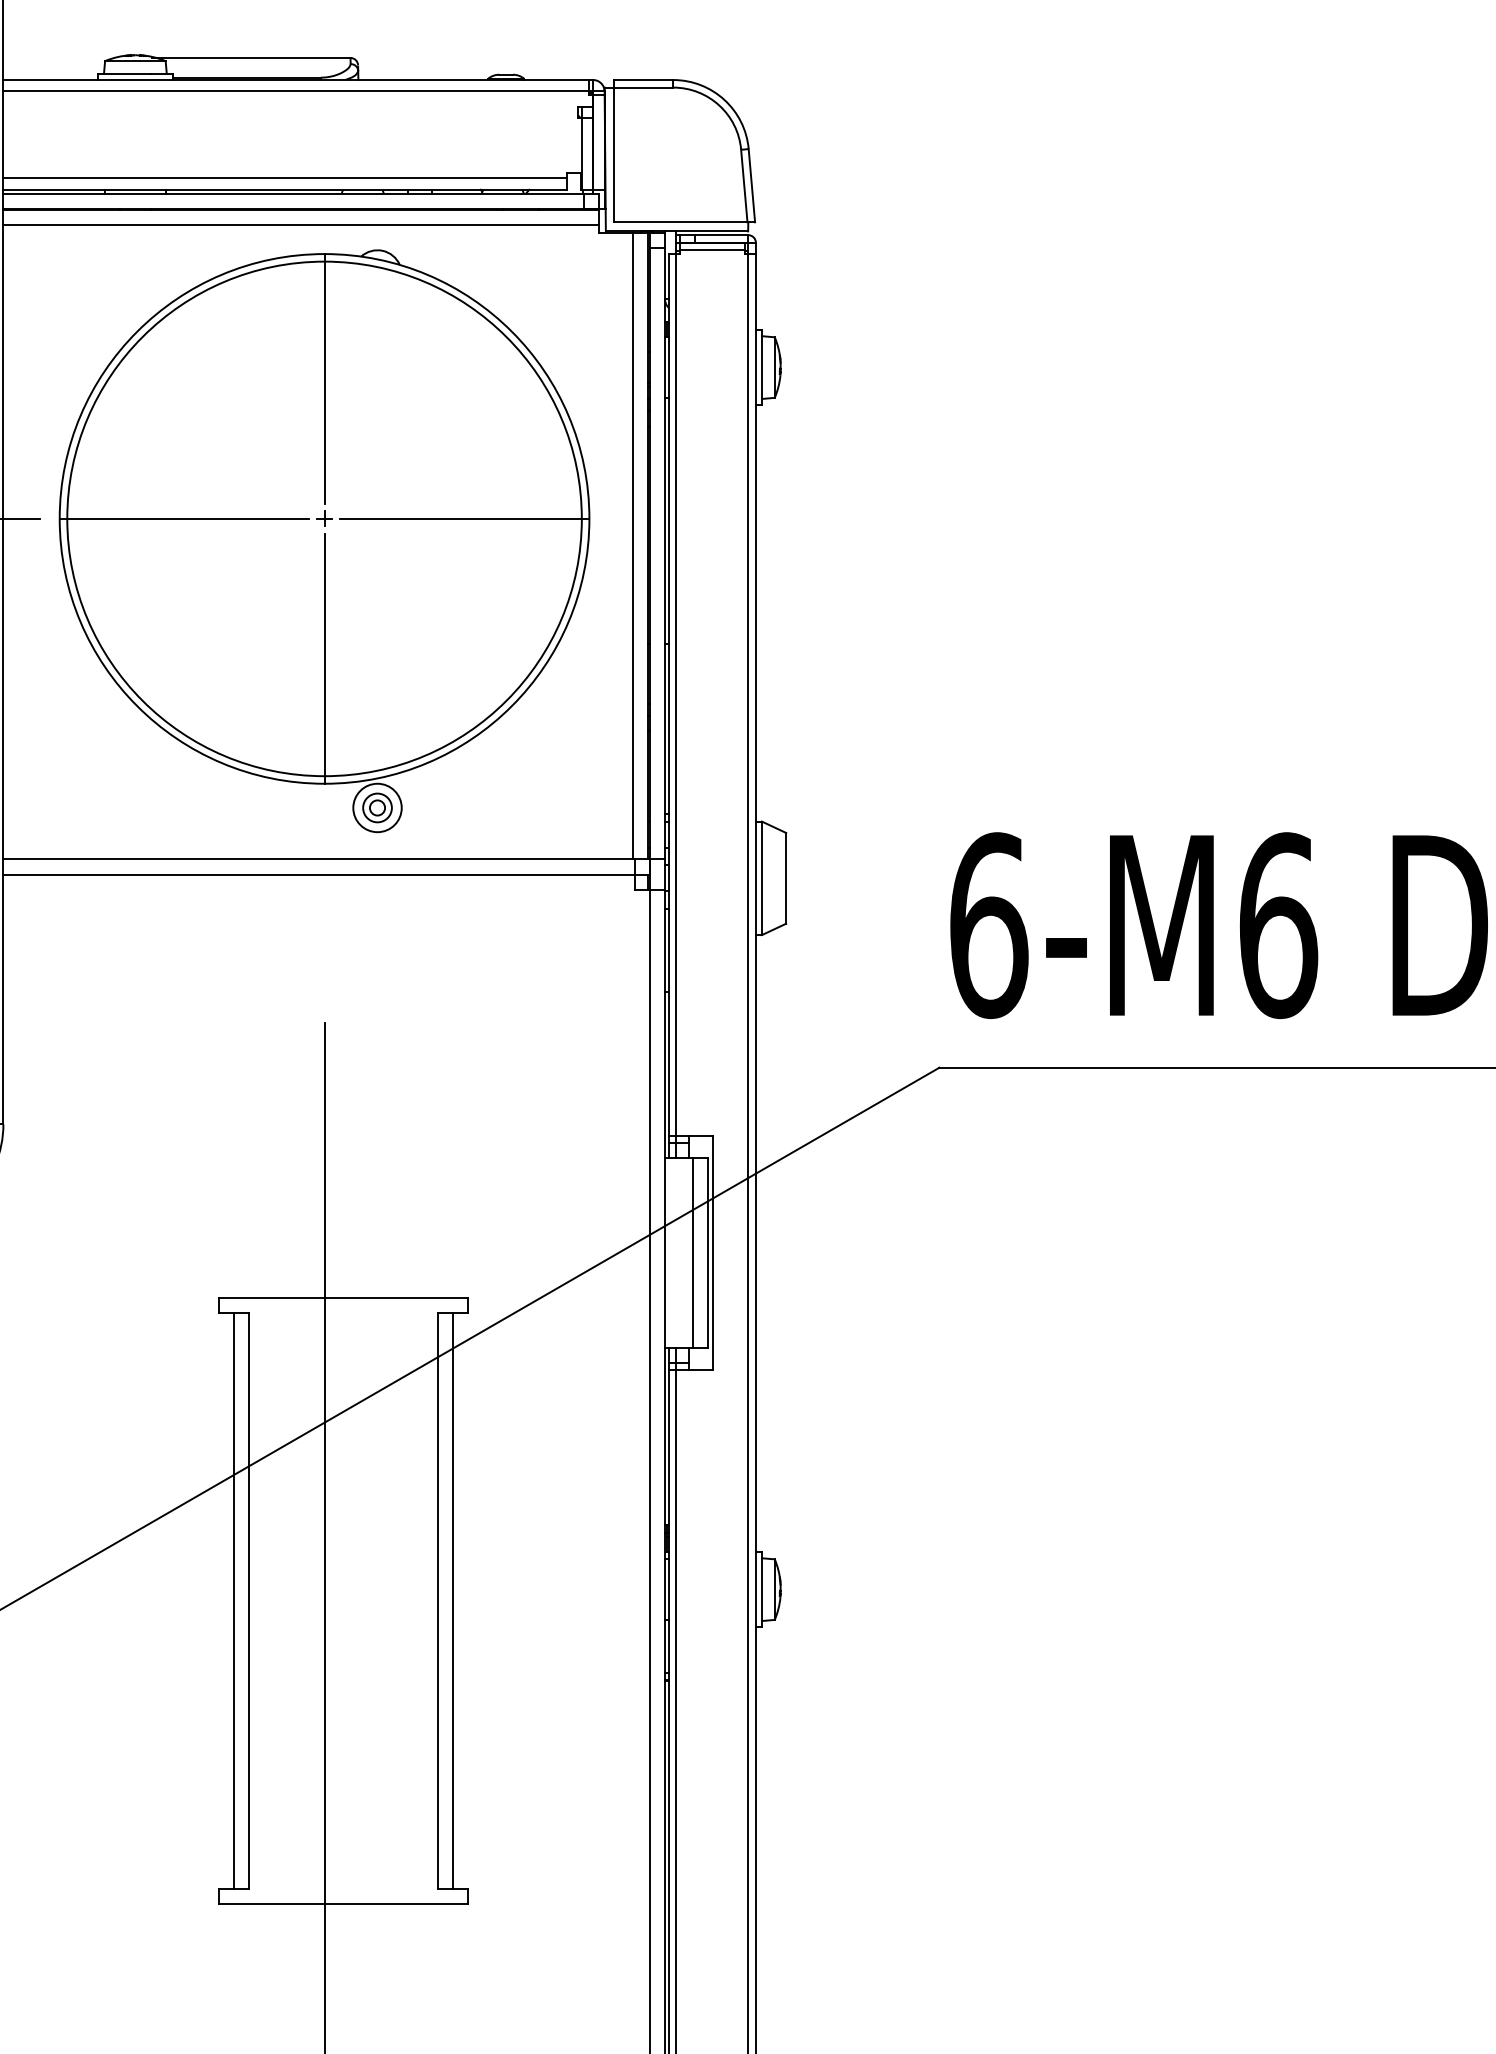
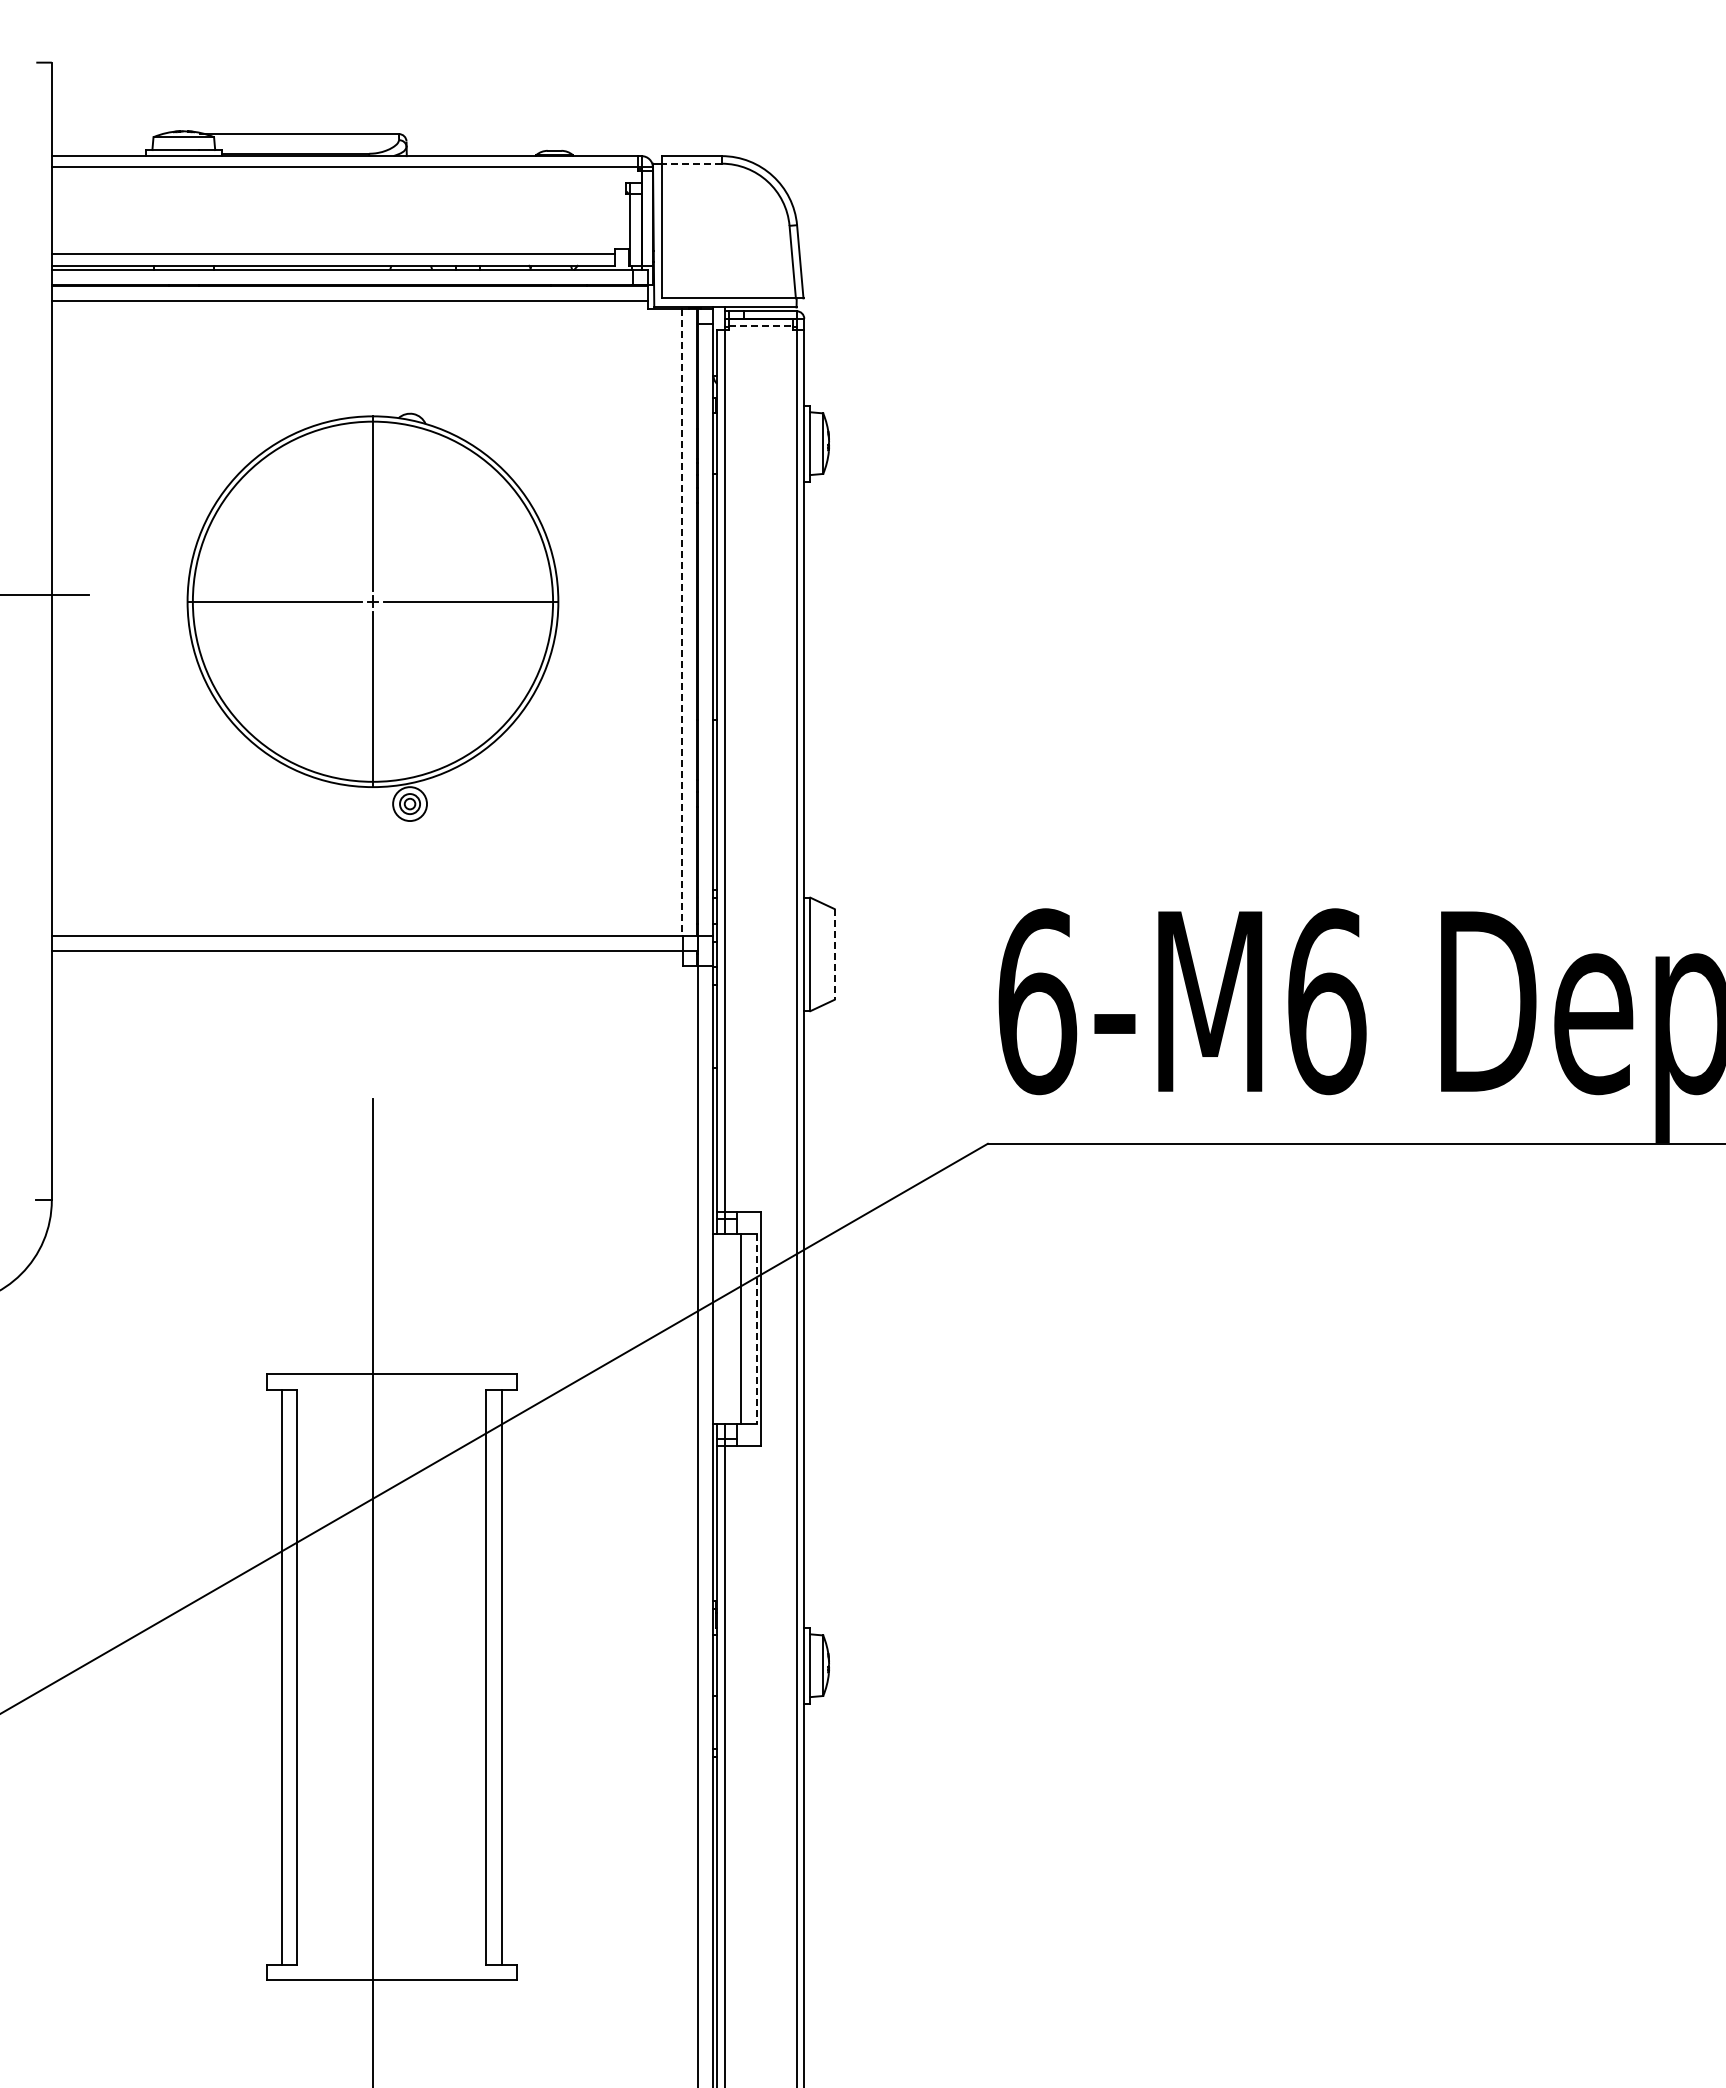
line: (643, 87) -> (691, 163), solid -> dashed
line: (713, 250) -> (761, 326), solid -> dashed
part: (324, 541) -> (372, 617), size x0.7
line: (633, 546) -> (681, 622), solid -> dashed
line: (786, 878) -> (834, 954), solid -> dashed
line: (708, 1253) -> (756, 1329), solid -> dashed

